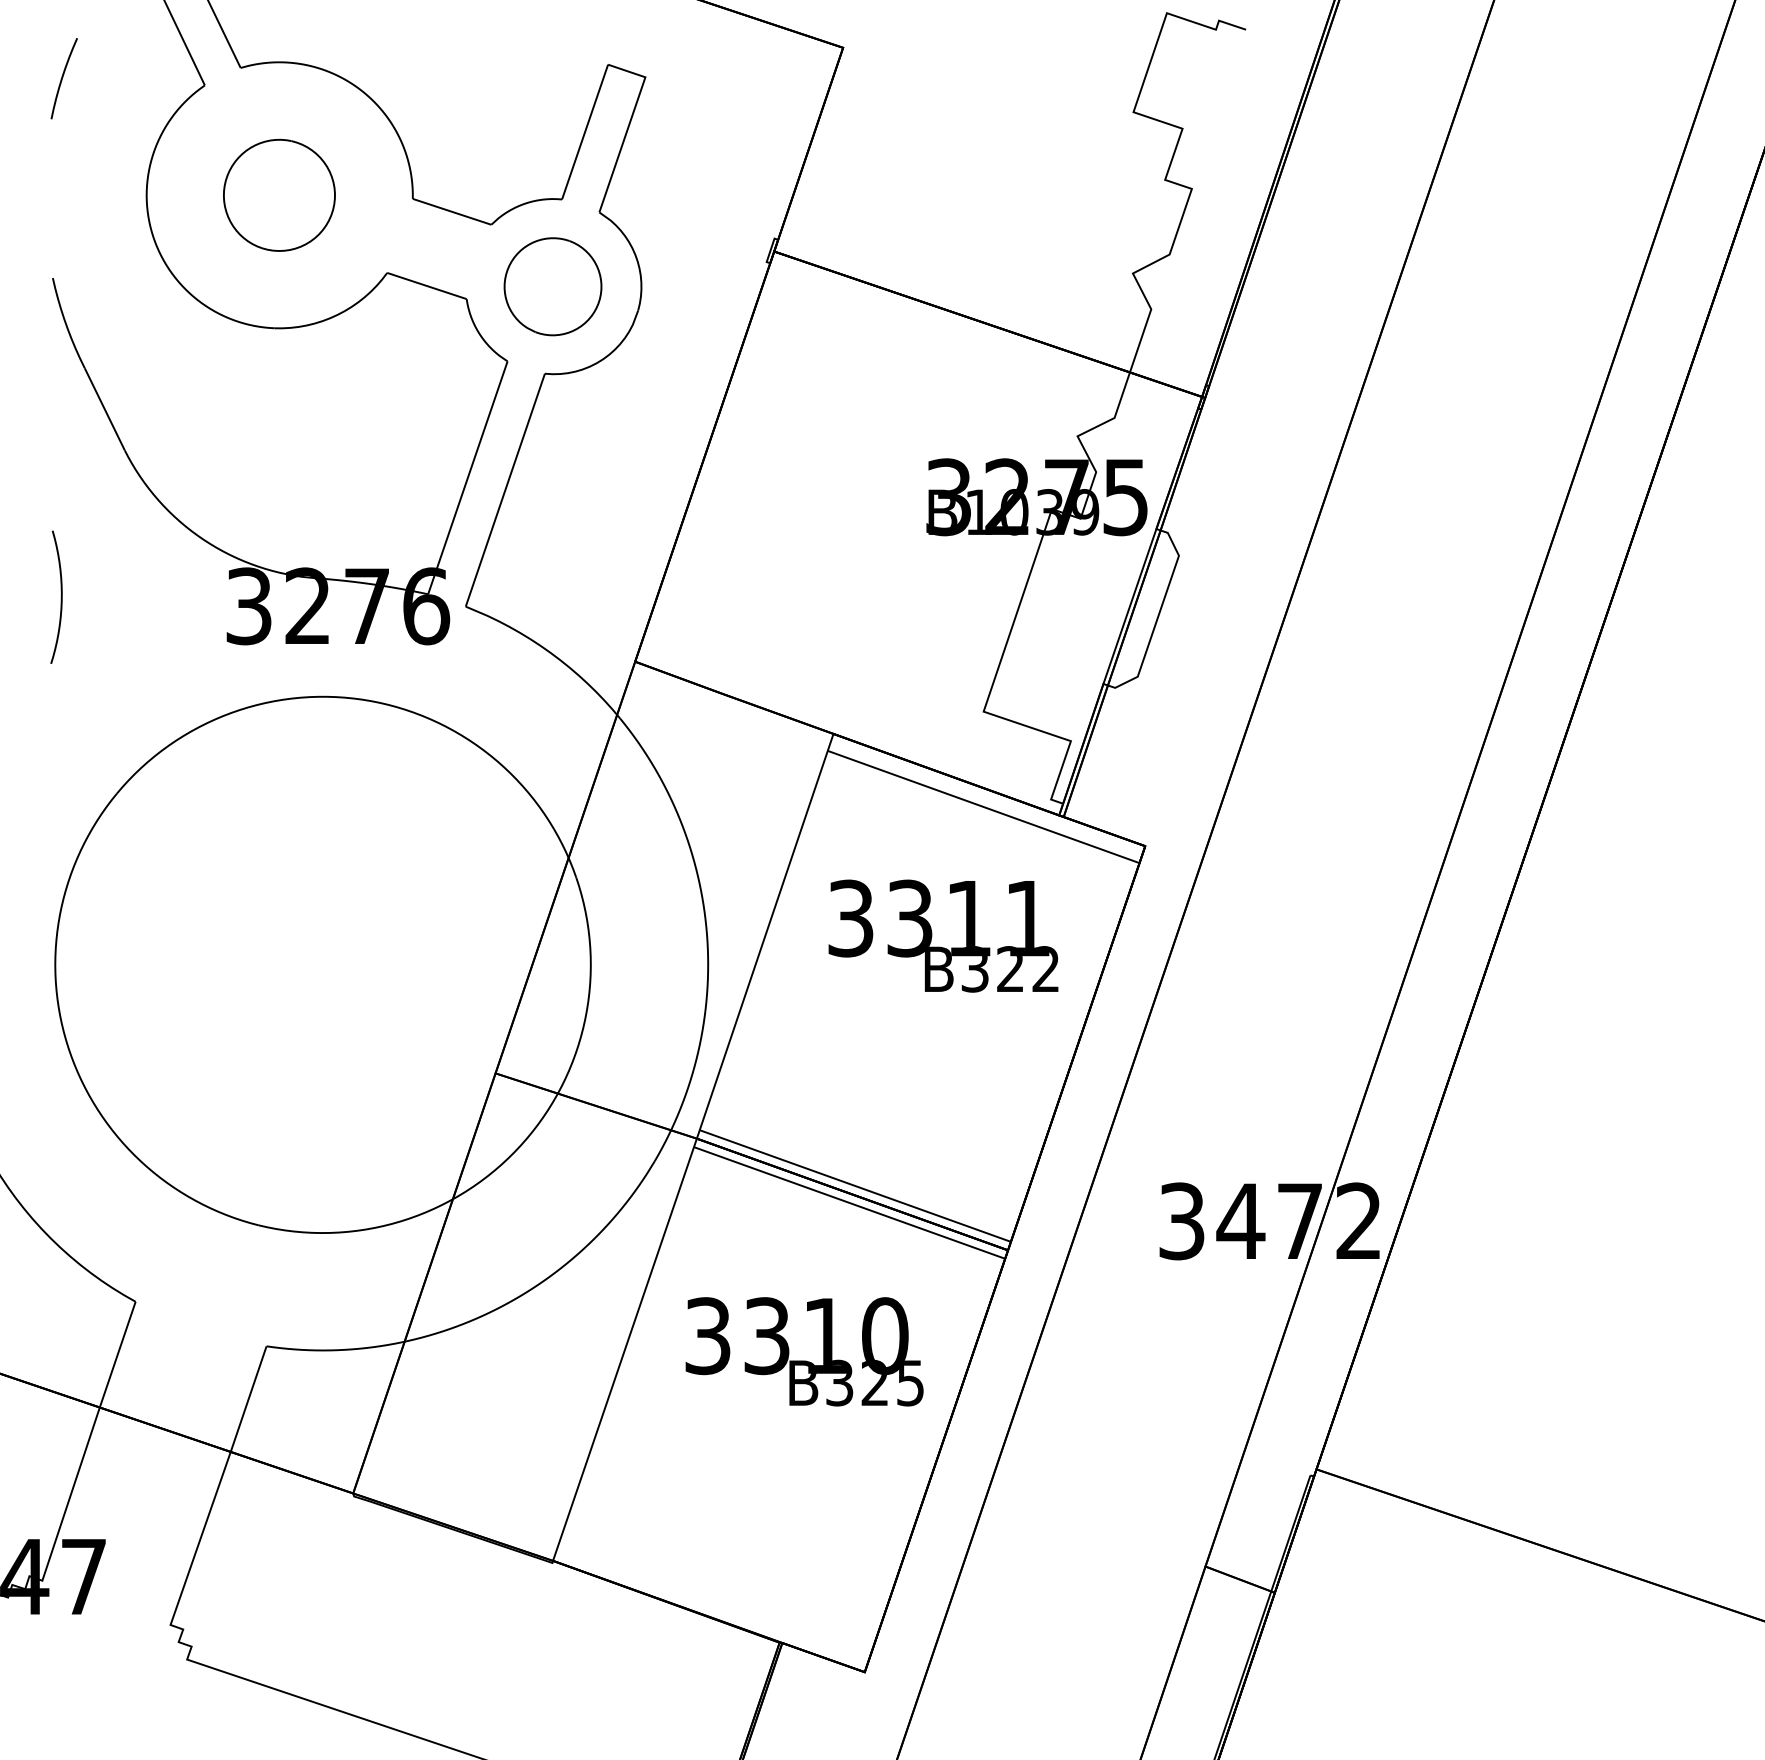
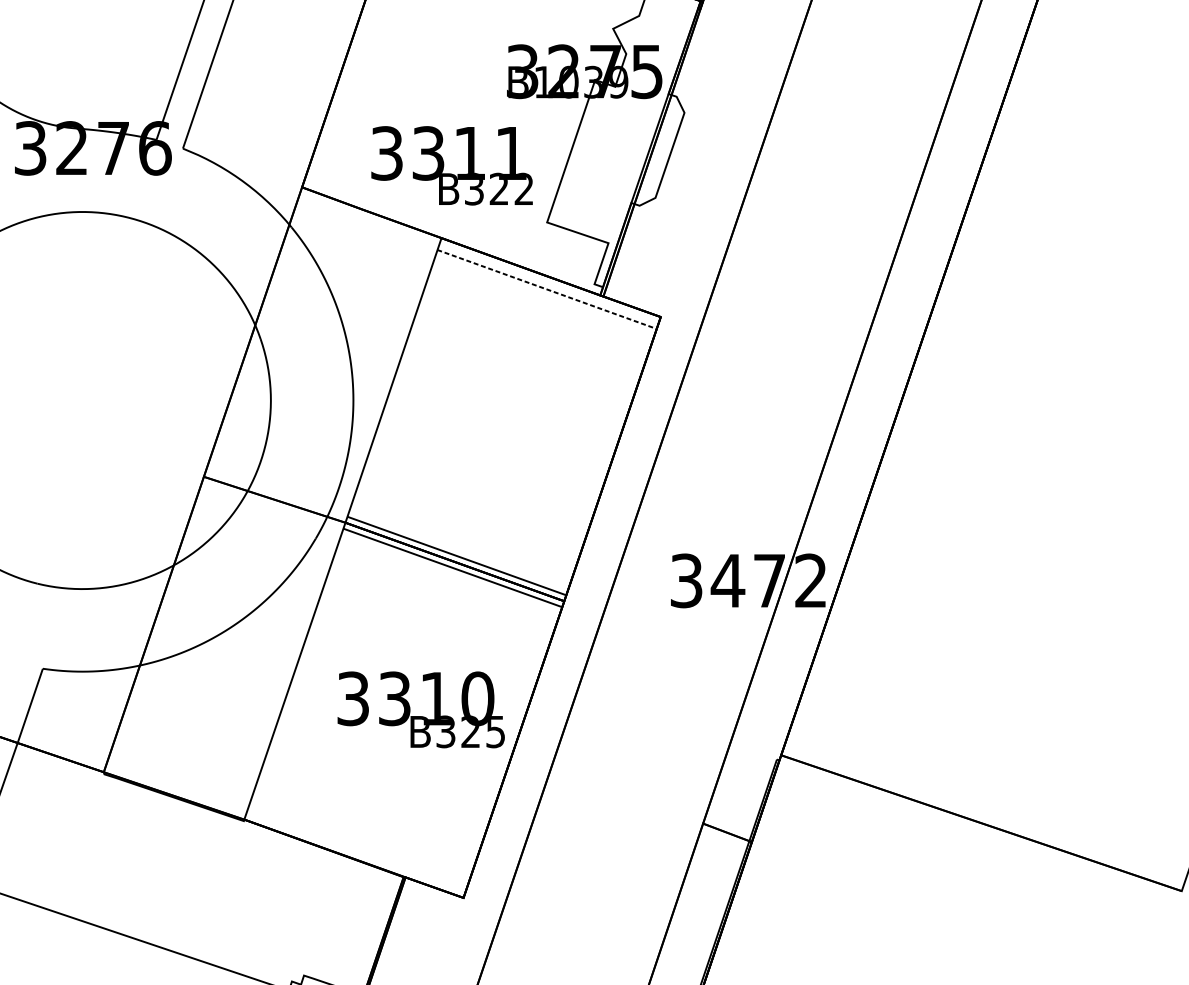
line: (983, 806) -> (547, 289), solid -> dashed
text: (943, 935) -> (452, 165), moved
text: (804, 1351) -> (421, 709), moved

